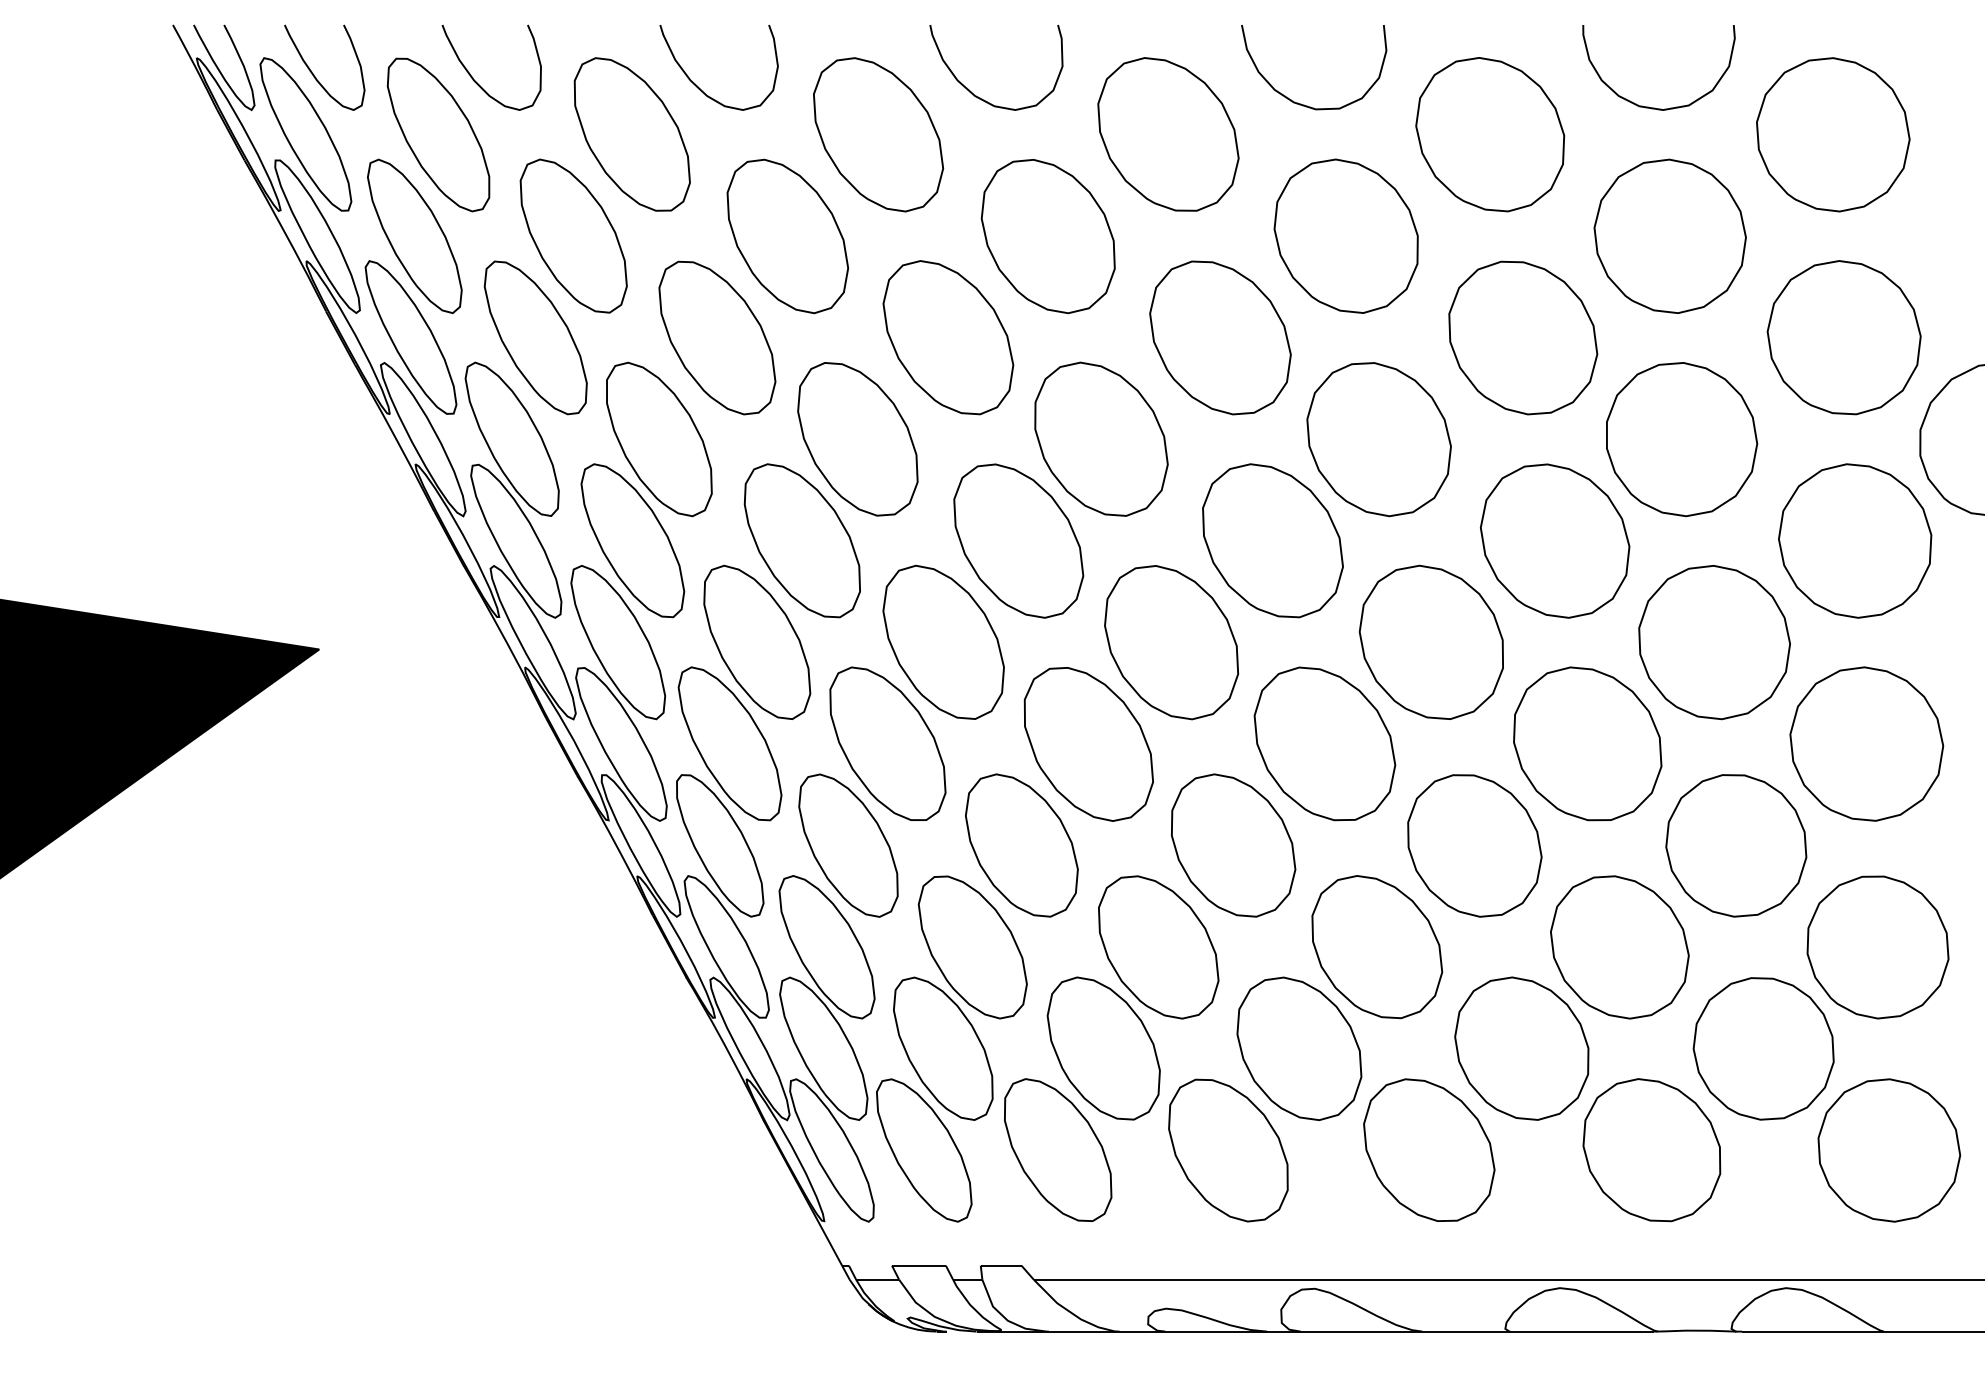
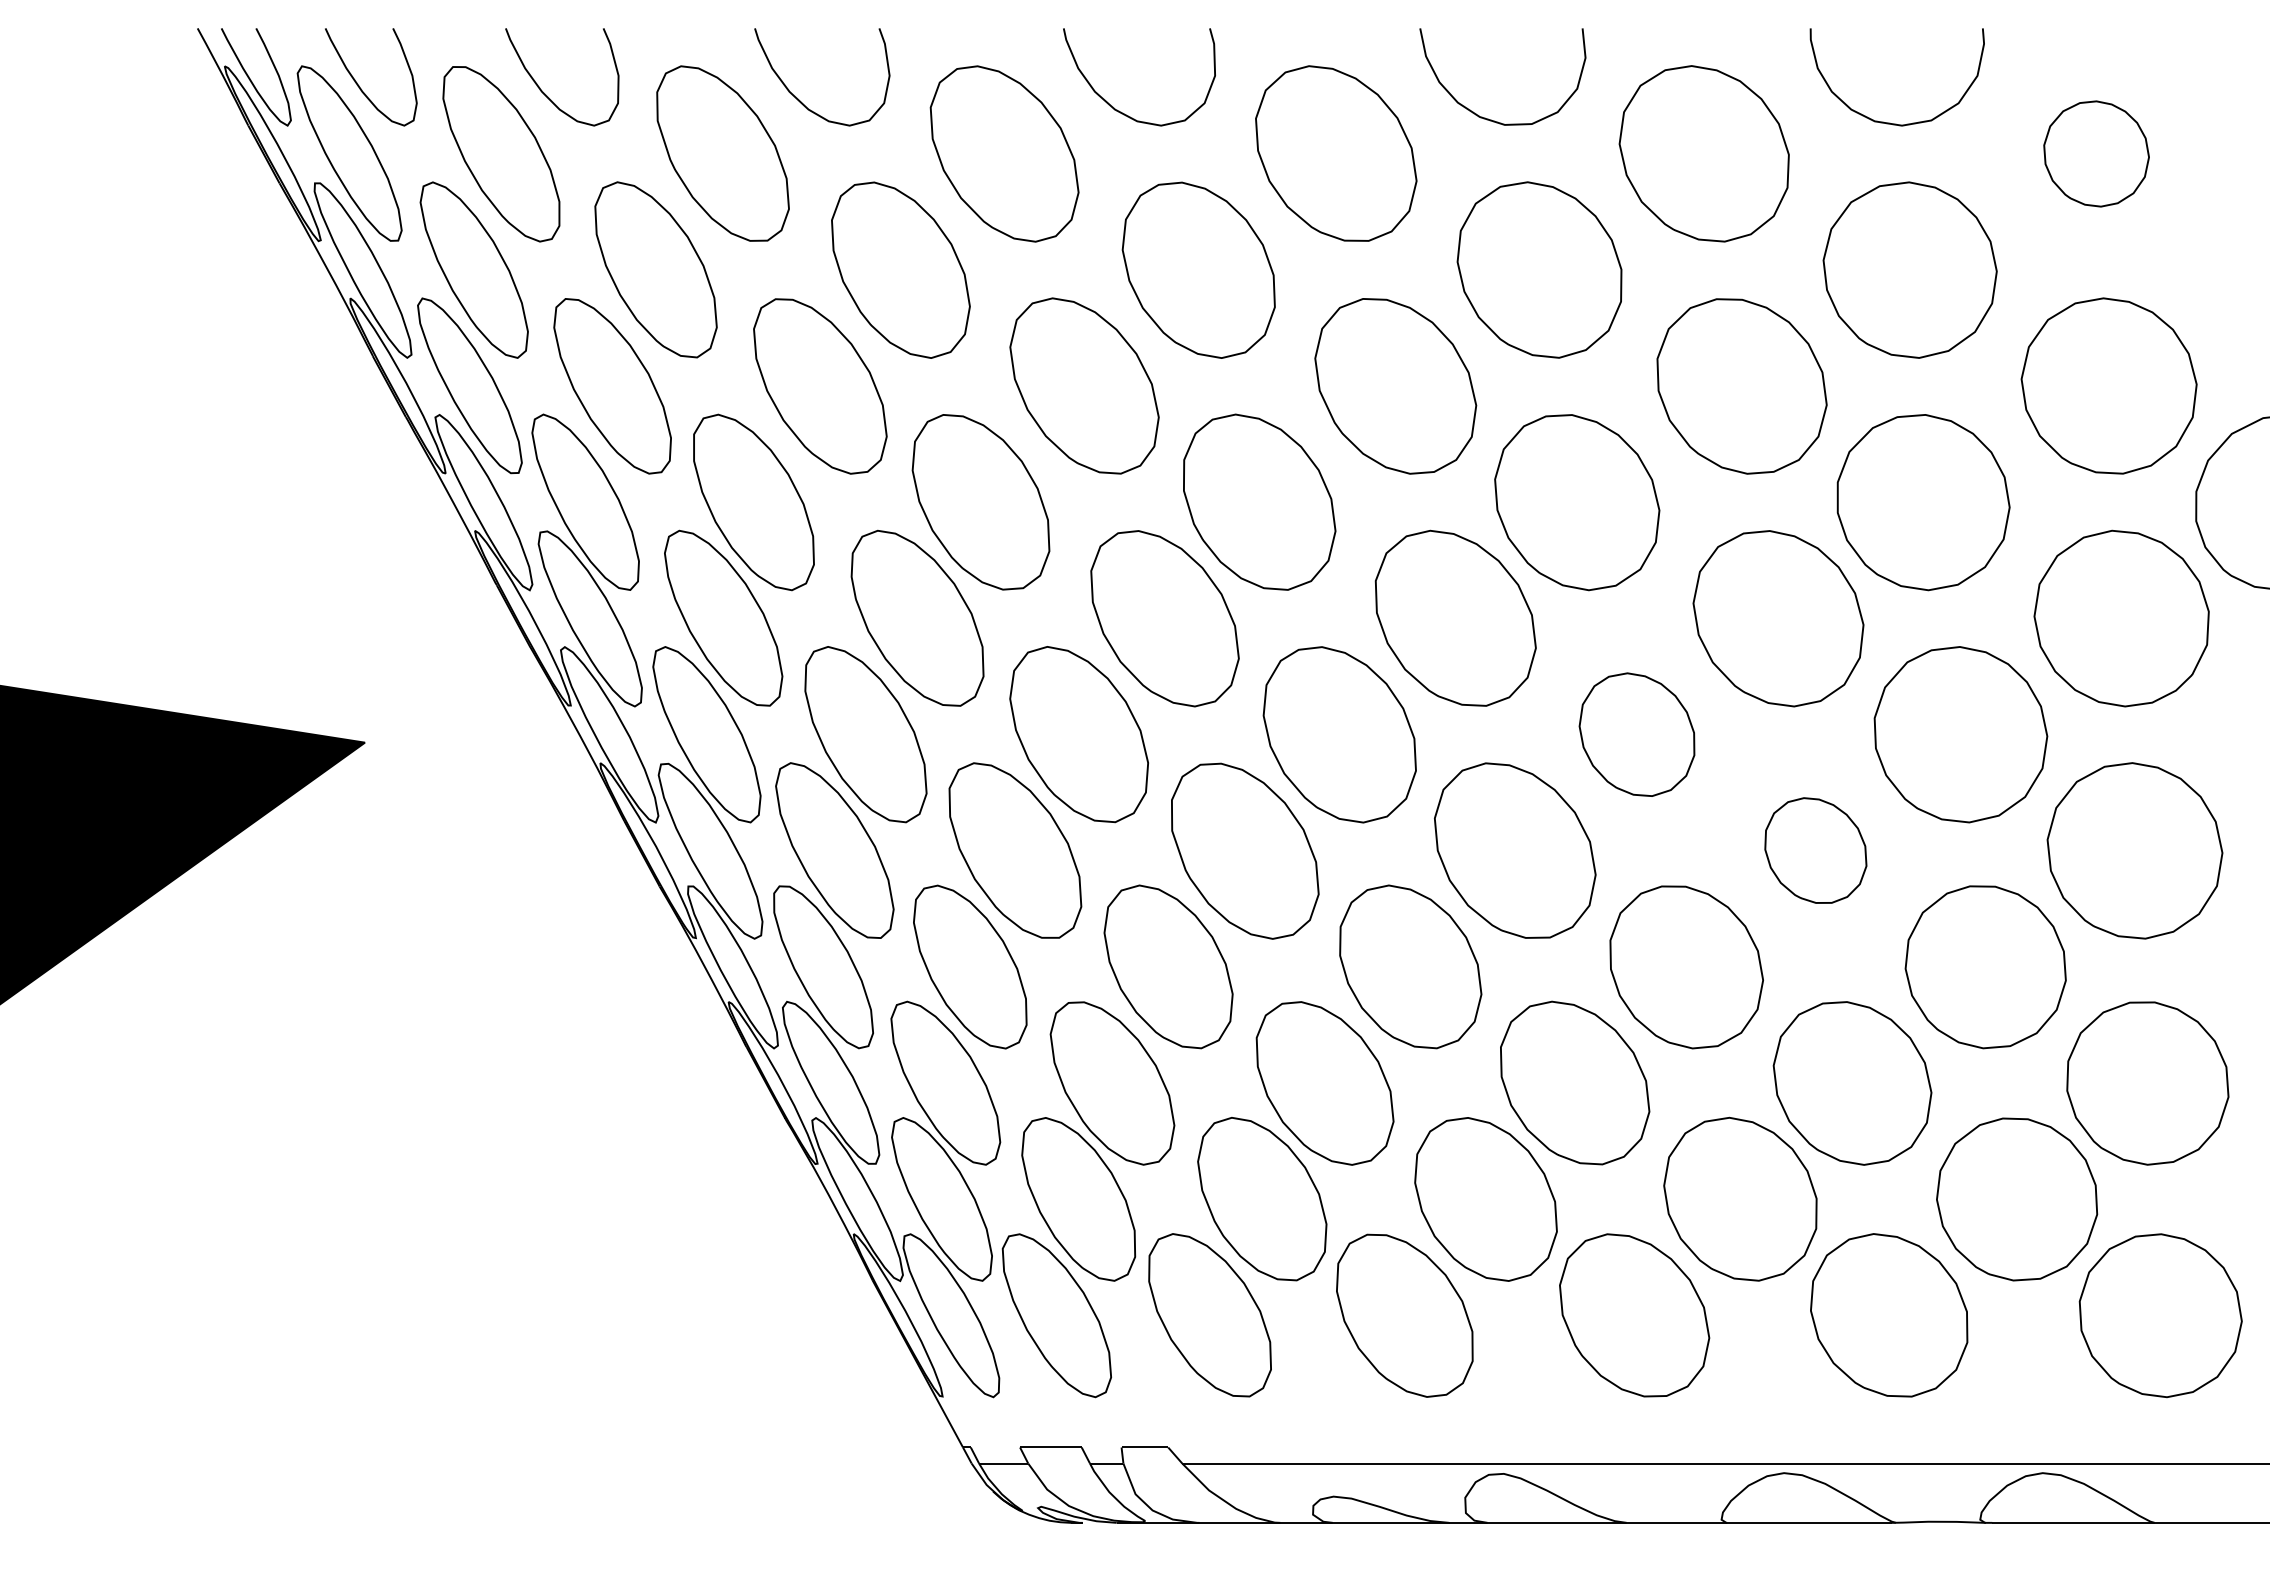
part: (1833, 134) -> (2096, 153), size x0.6
part: (1430, 642) -> (1636, 734), size x0.7
part: (1587, 743) -> (1815, 850), size x0.6

